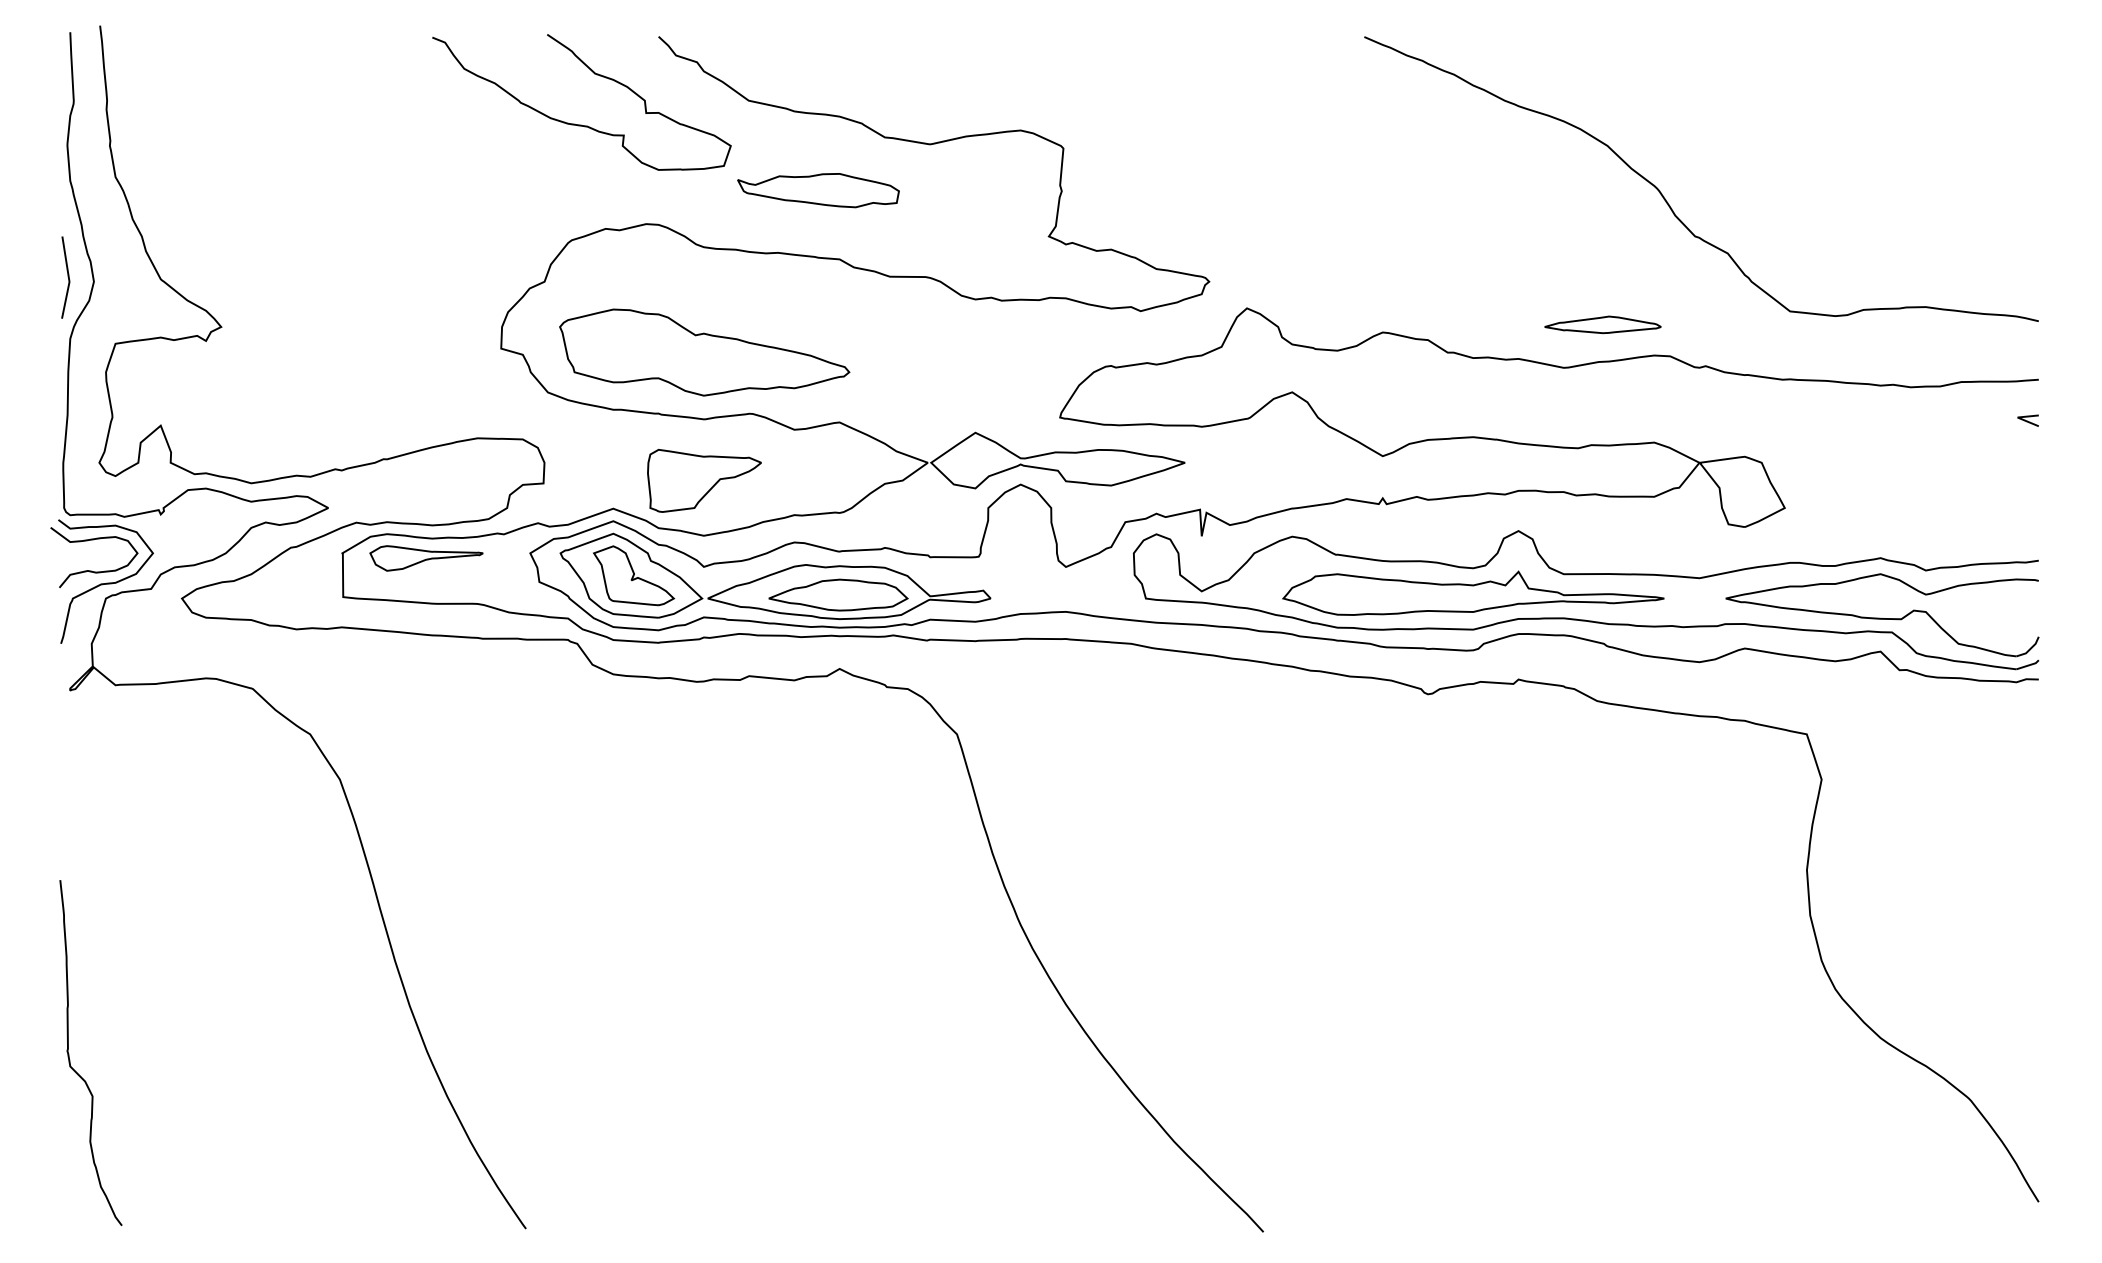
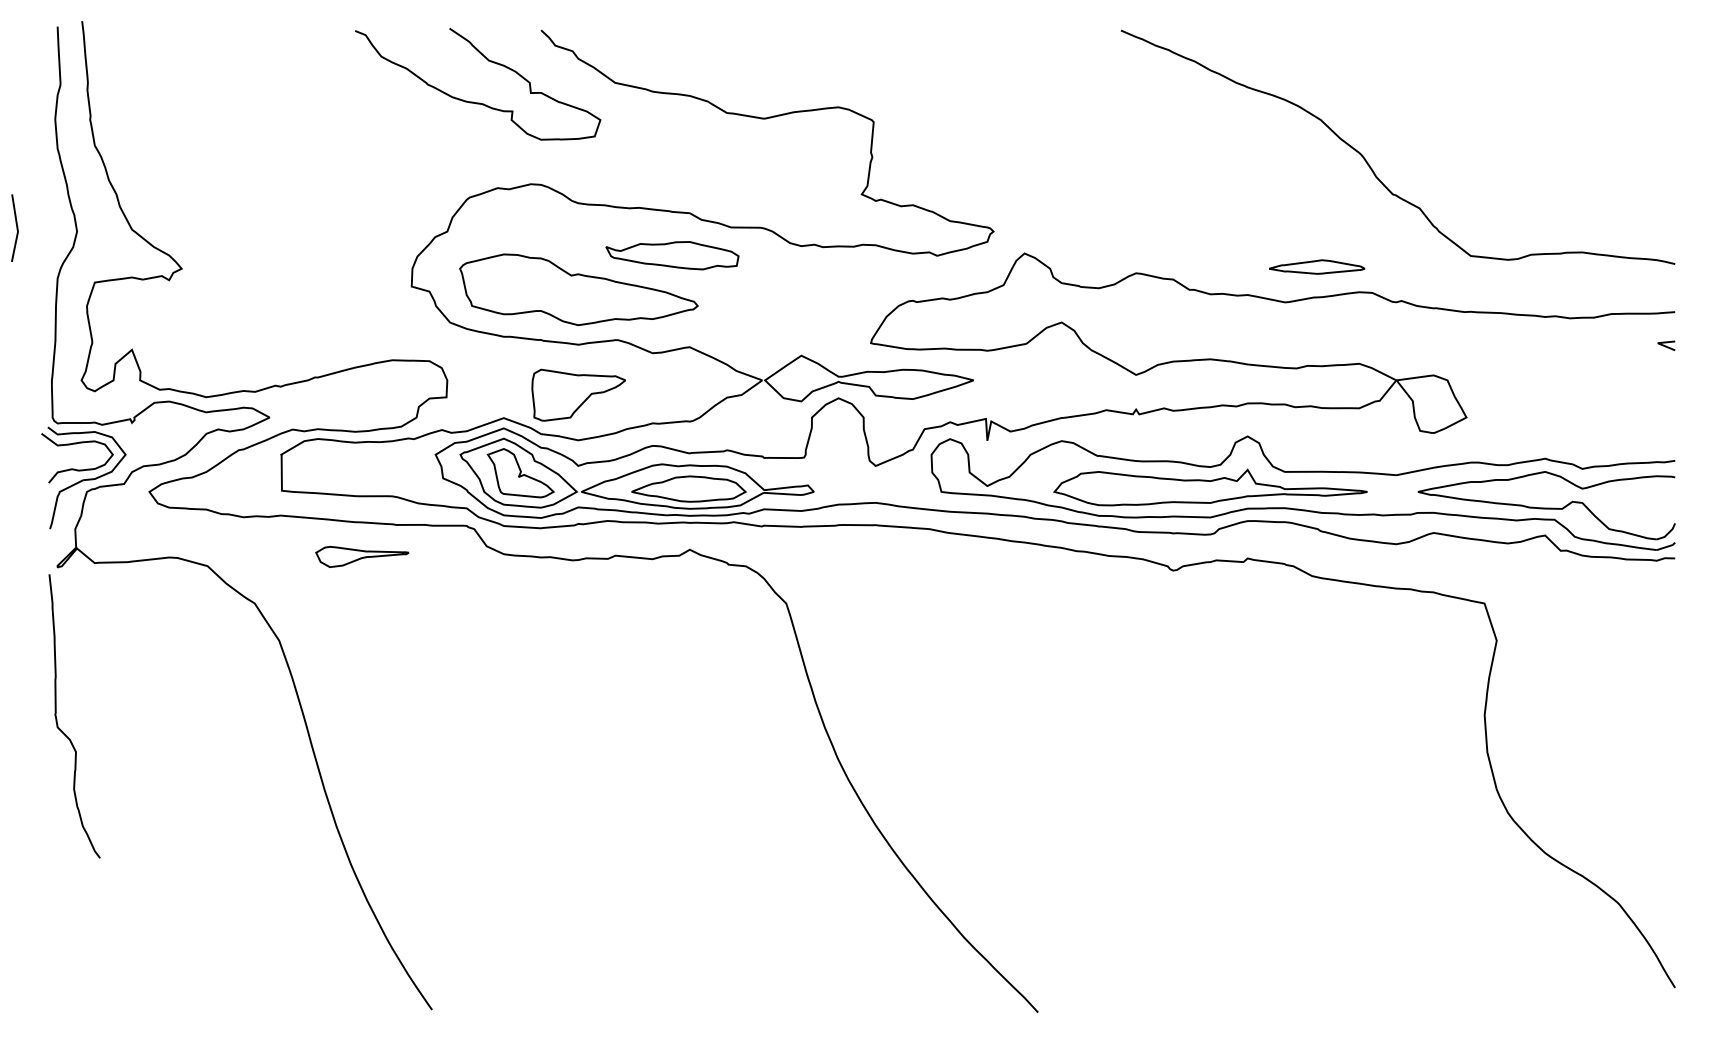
part: (818, 190) -> (672, 255), moved
curve: (67, 276) -> (16, 227), moved
part: (426, 557) -> (362, 556), moved
curve: (70, 1055) -> (57, 718), moved

